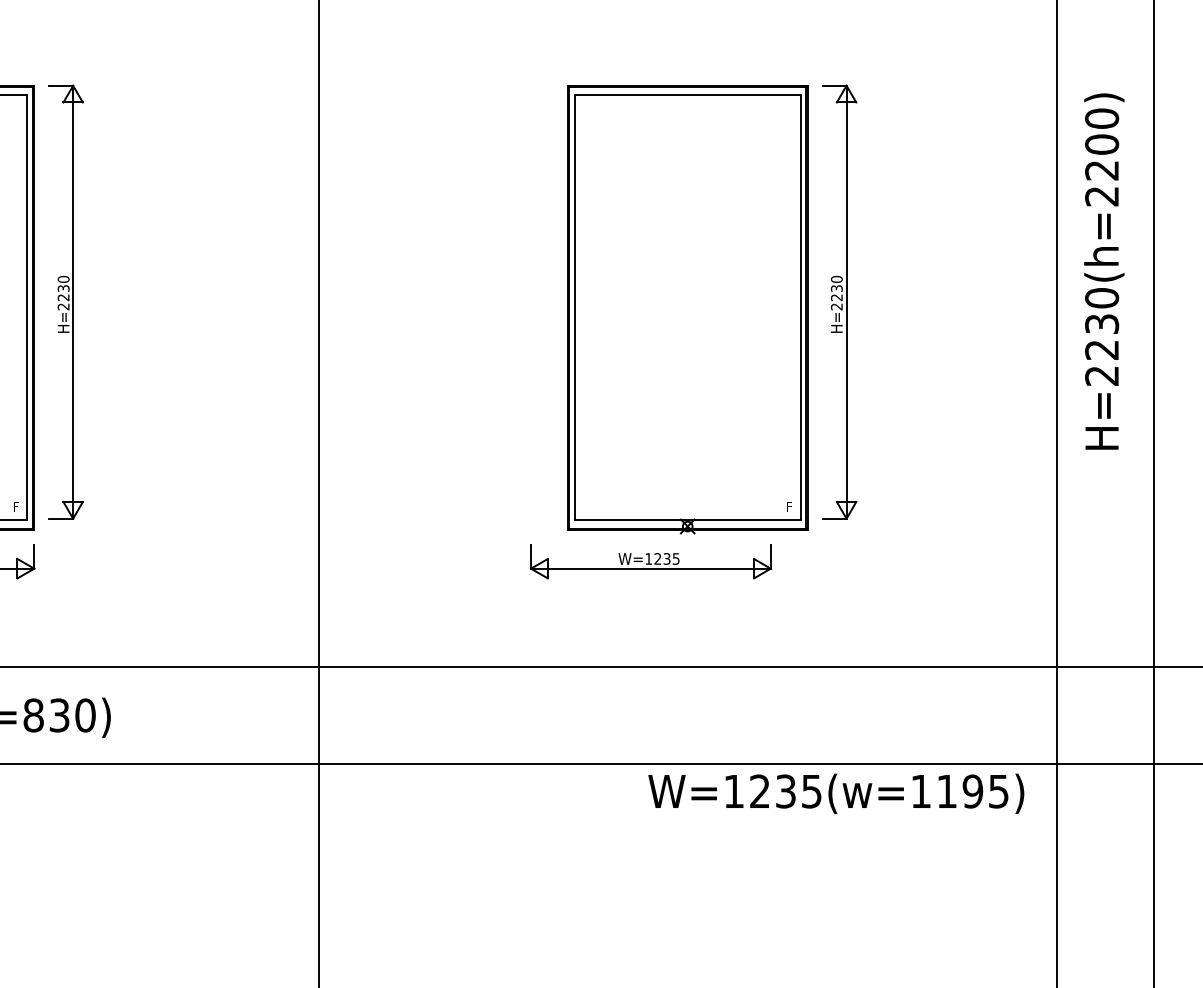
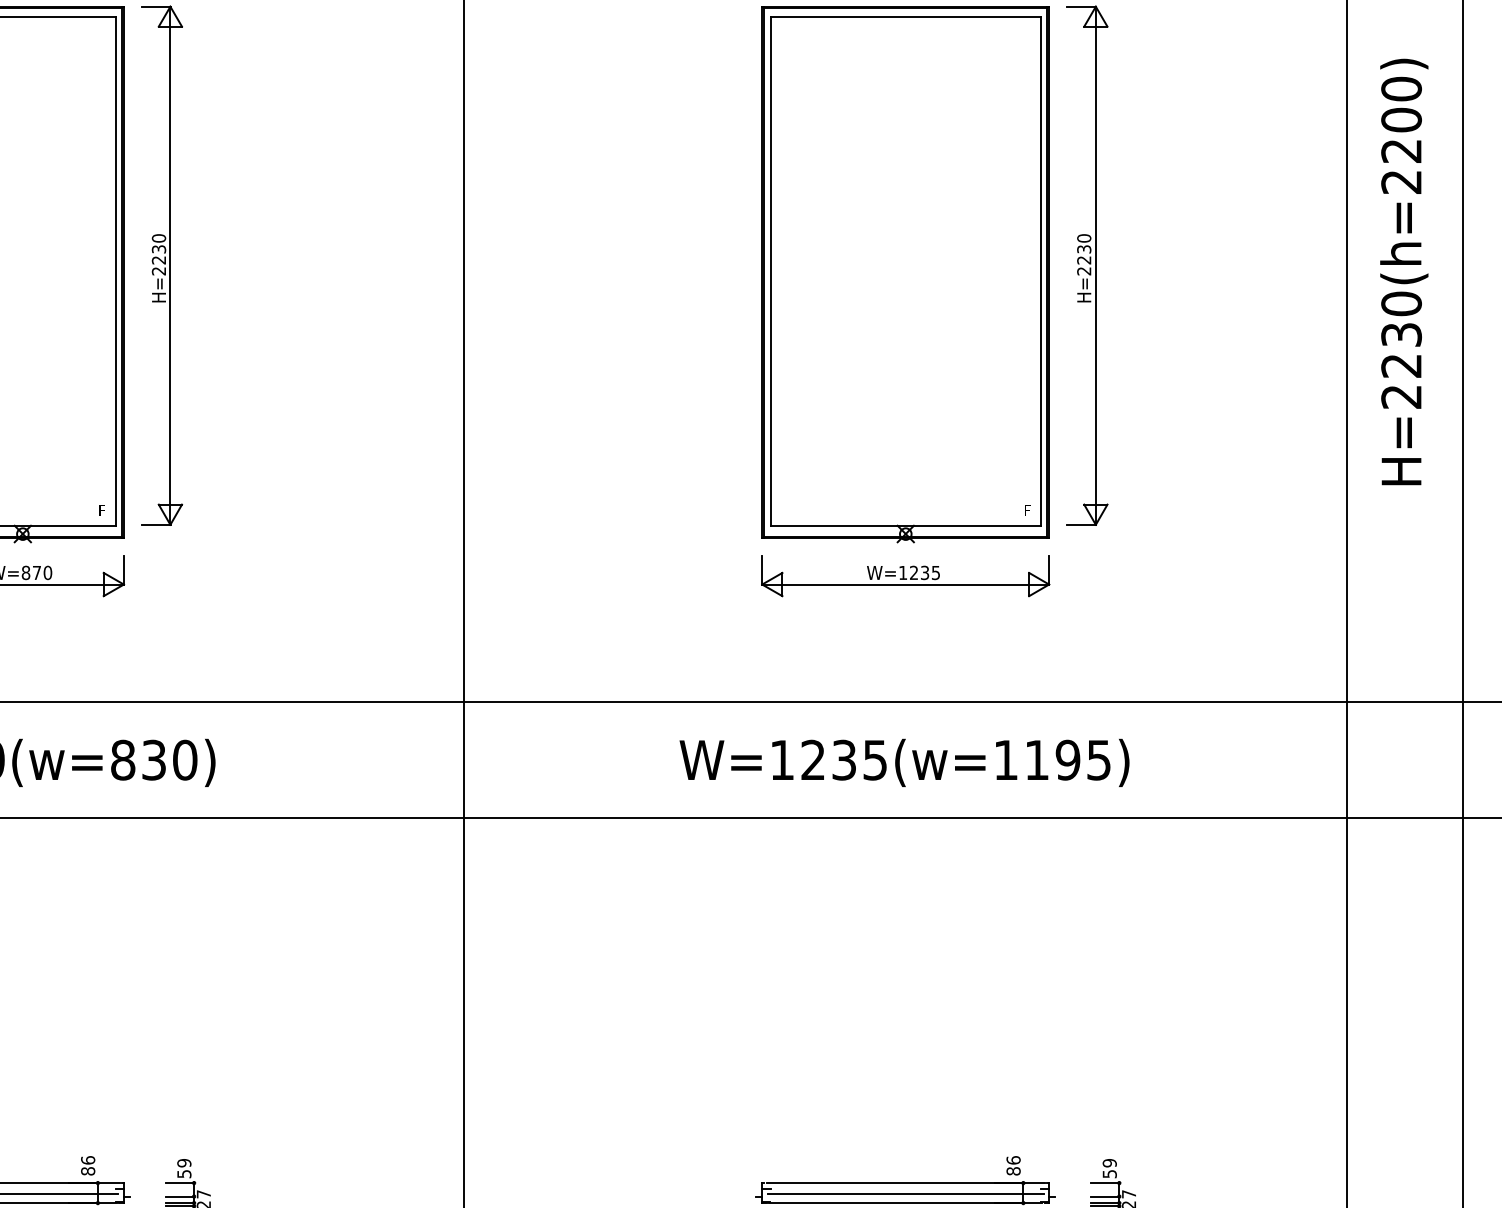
text: (1104, 271) -> (1404, 271), moved
part: (650, 561) -> (905, 576), moved
text: (836, 793) -> (904, 762), moved

